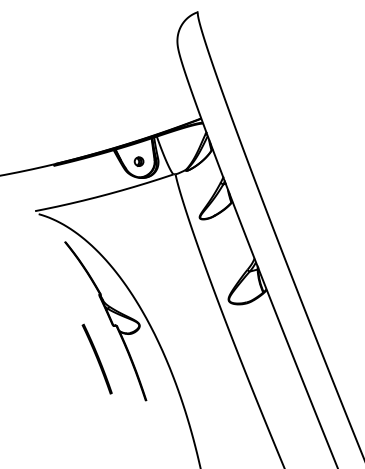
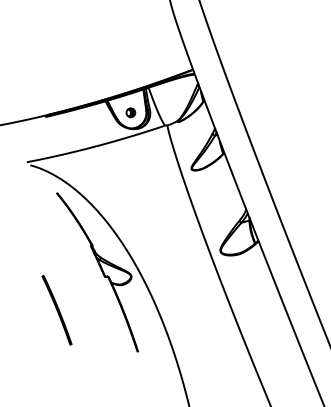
part: (96, 358) -> (56, 309), moved

